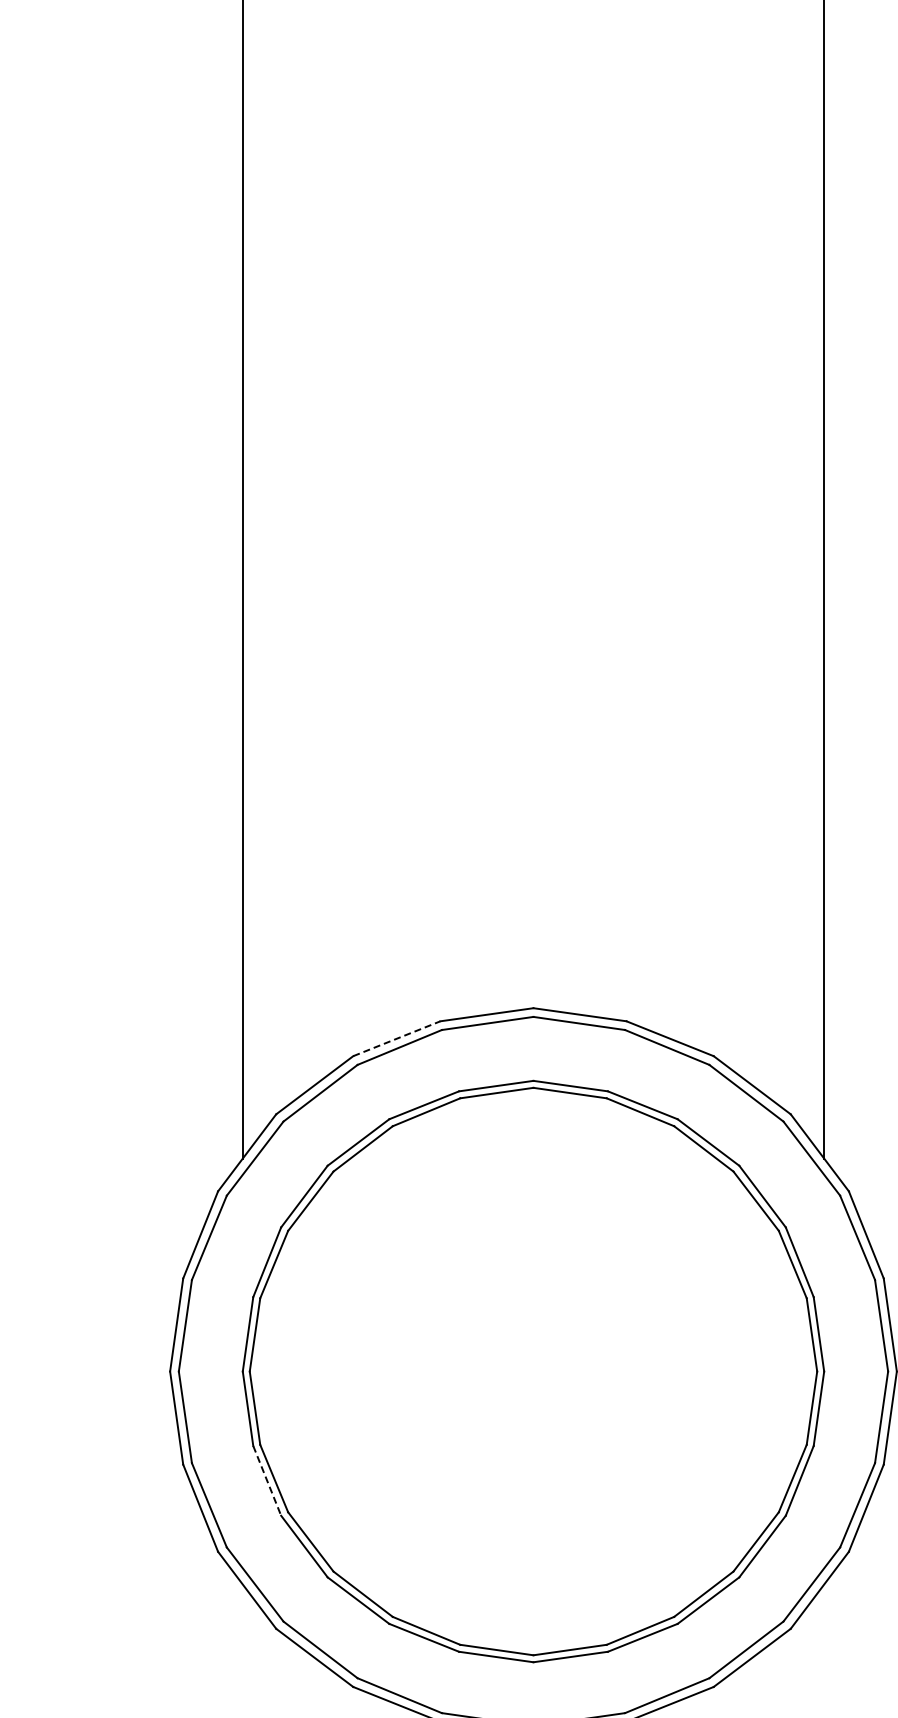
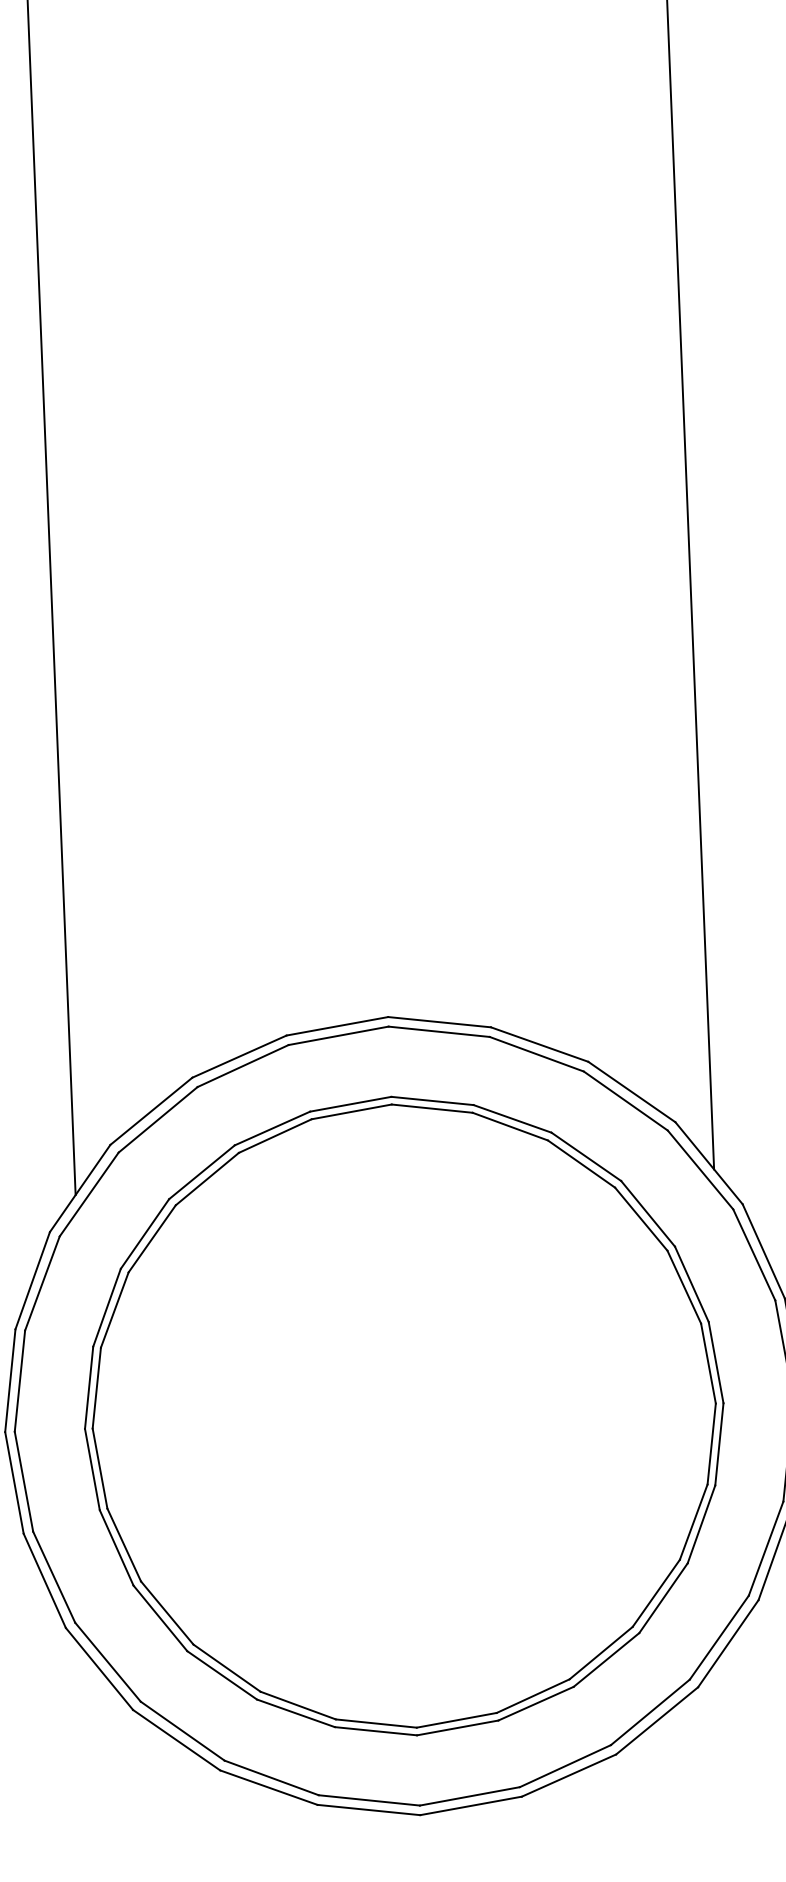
line: (396, 1038) -> (239, 1056), dashed -> solid
line: (267, 1480) -> (116, 1547), dashed -> solid

